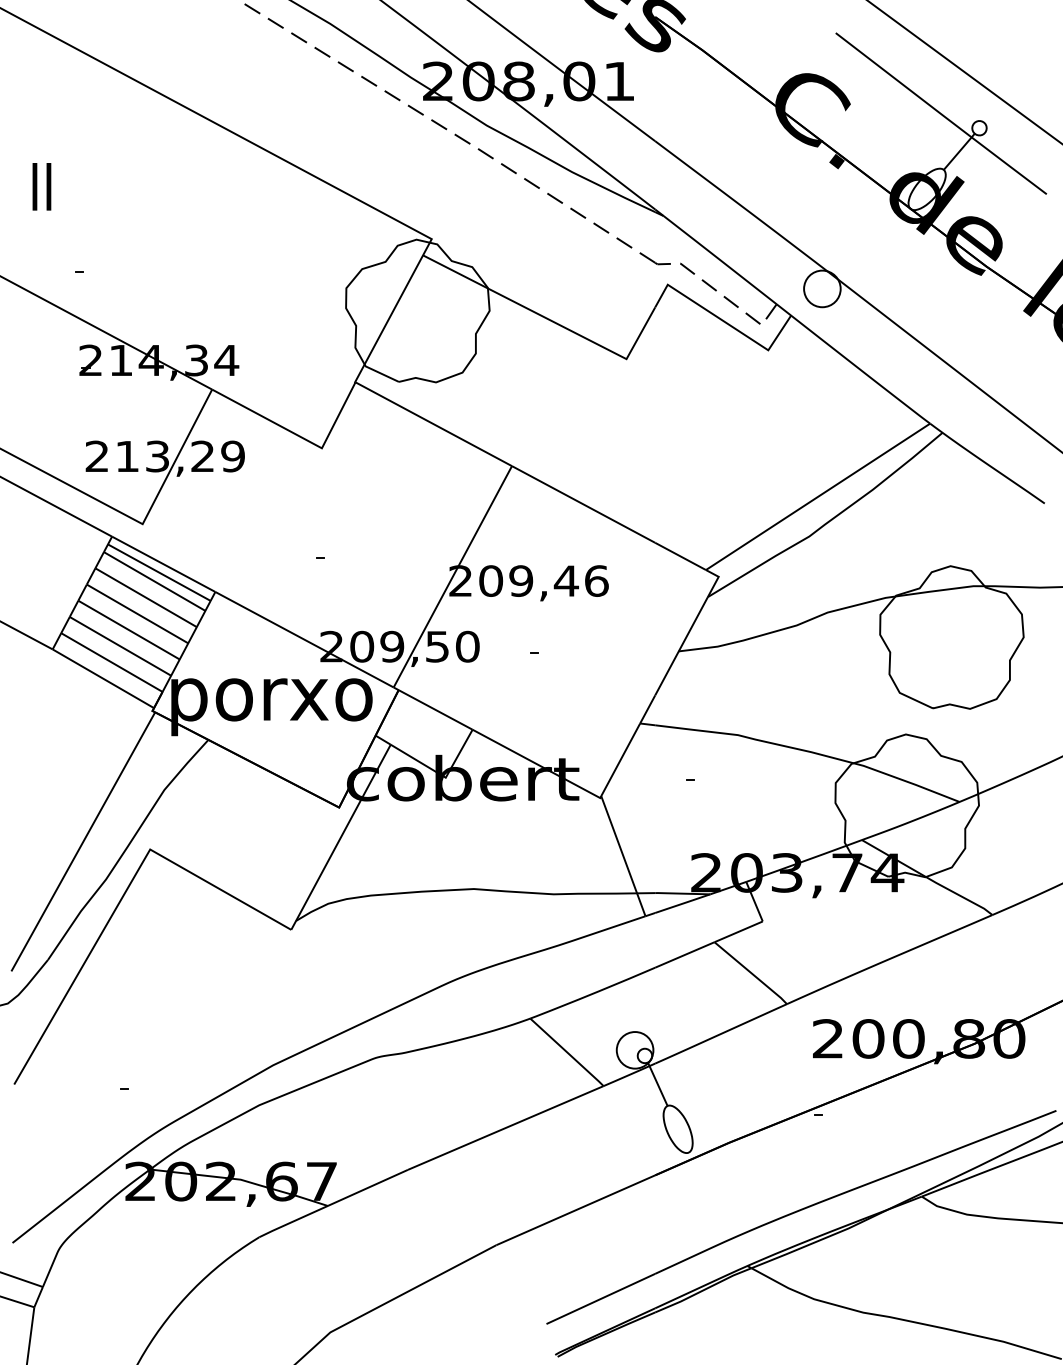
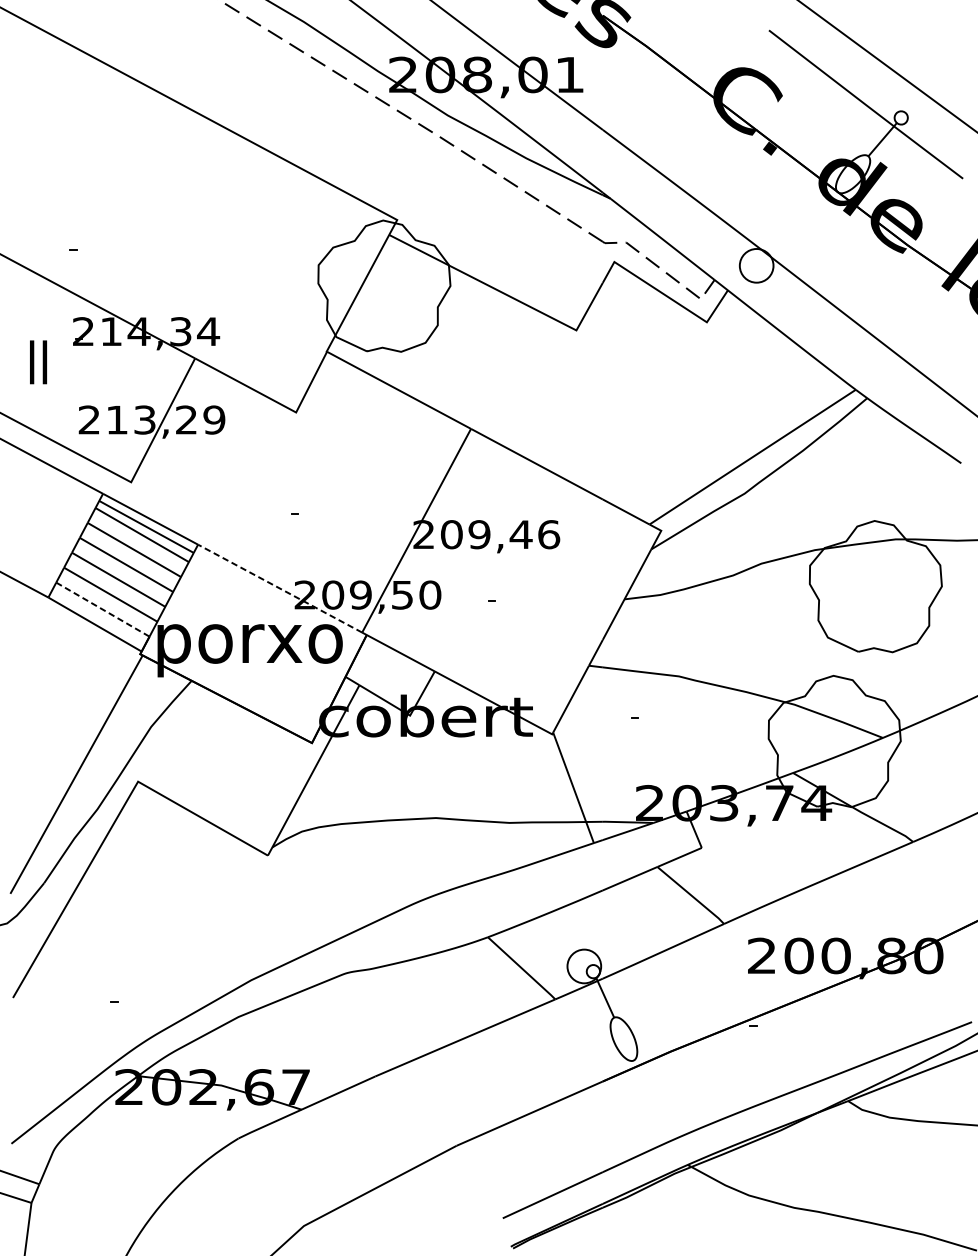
text: (41, 186) -> (38, 362), moved
line: (304, 639) -> (280, 588), solid -> dashed
line: (111, 662) -> (102, 609), solid -> dashed

